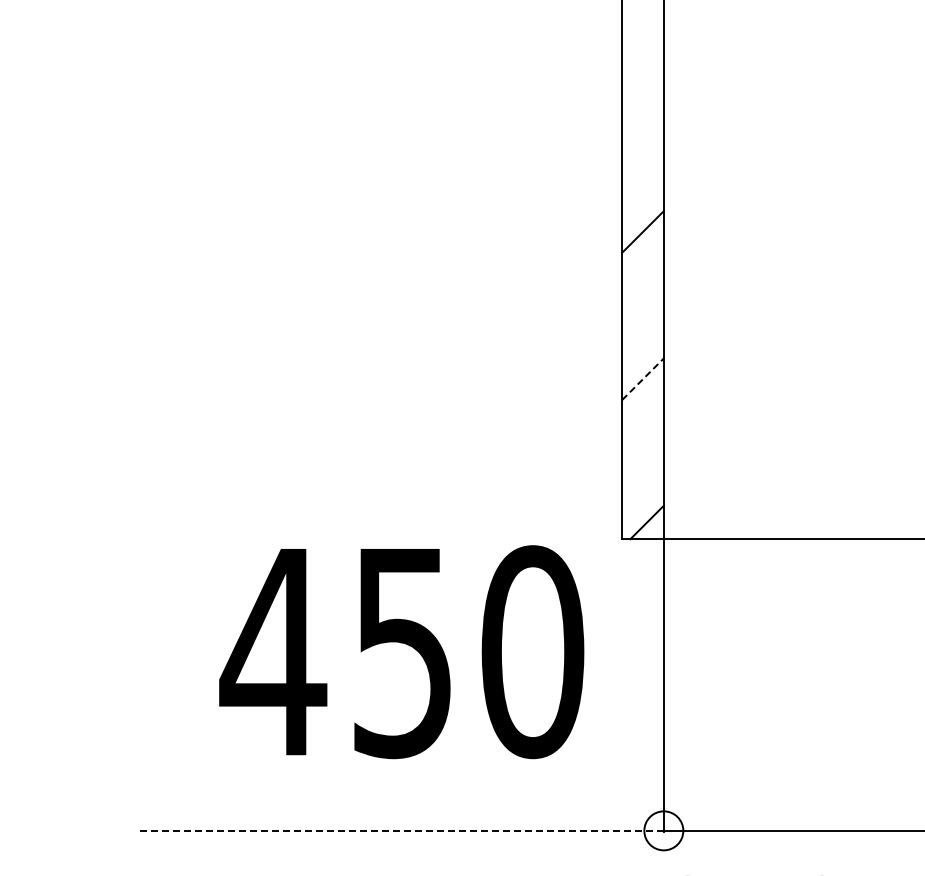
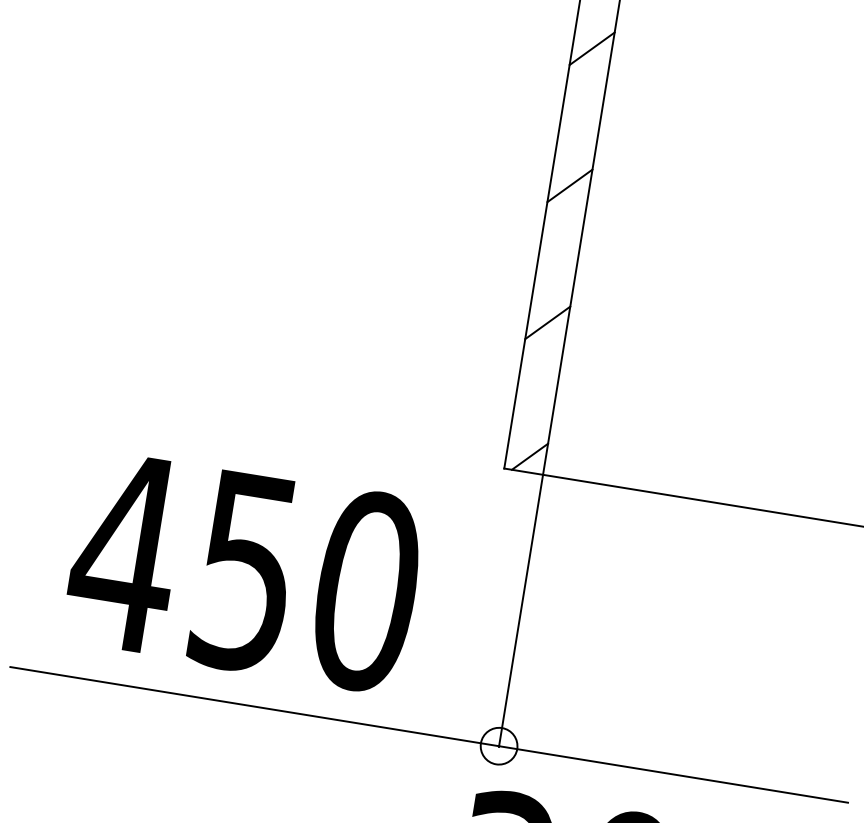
line: (642, 84) -> (591, 48), added
line: (643, 378) -> (548, 322), dashed -> solid
text: (401, 652) -> (244, 571), moved
line: (401, 830) -> (255, 706), dashed -> solid

